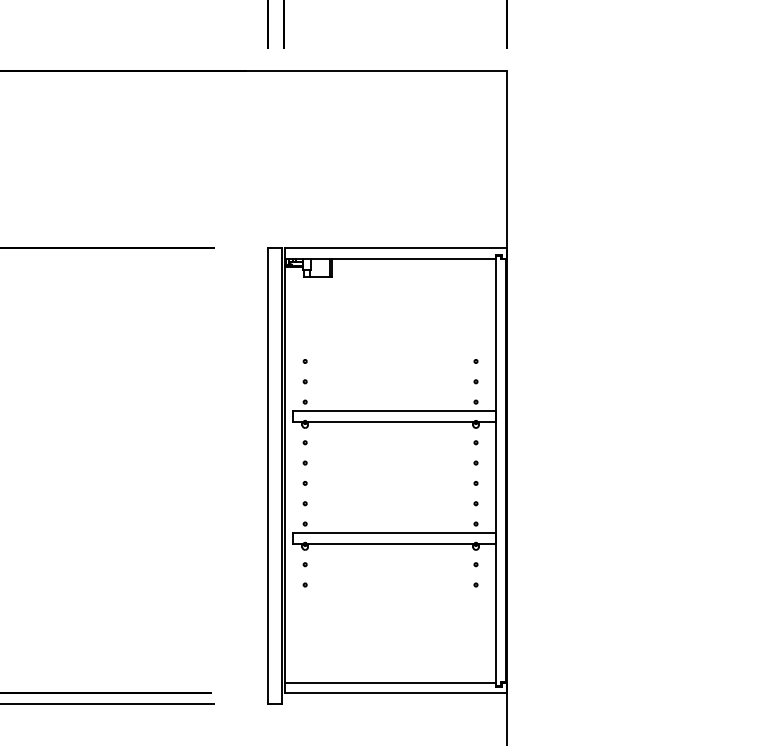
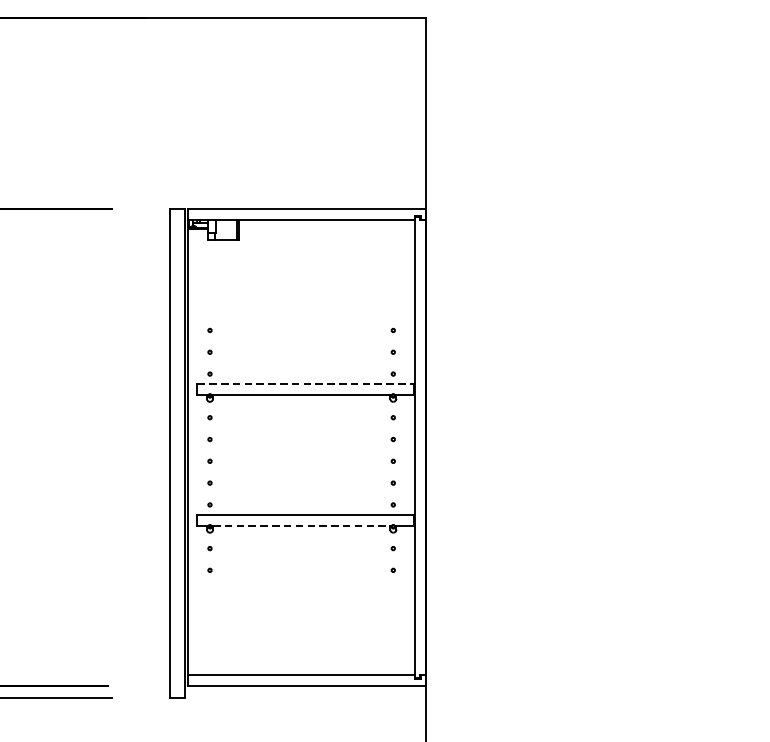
line: (395, 411) -> (306, 384), solid -> dashed
line: (390, 543) -> (301, 525), solid -> dashed

